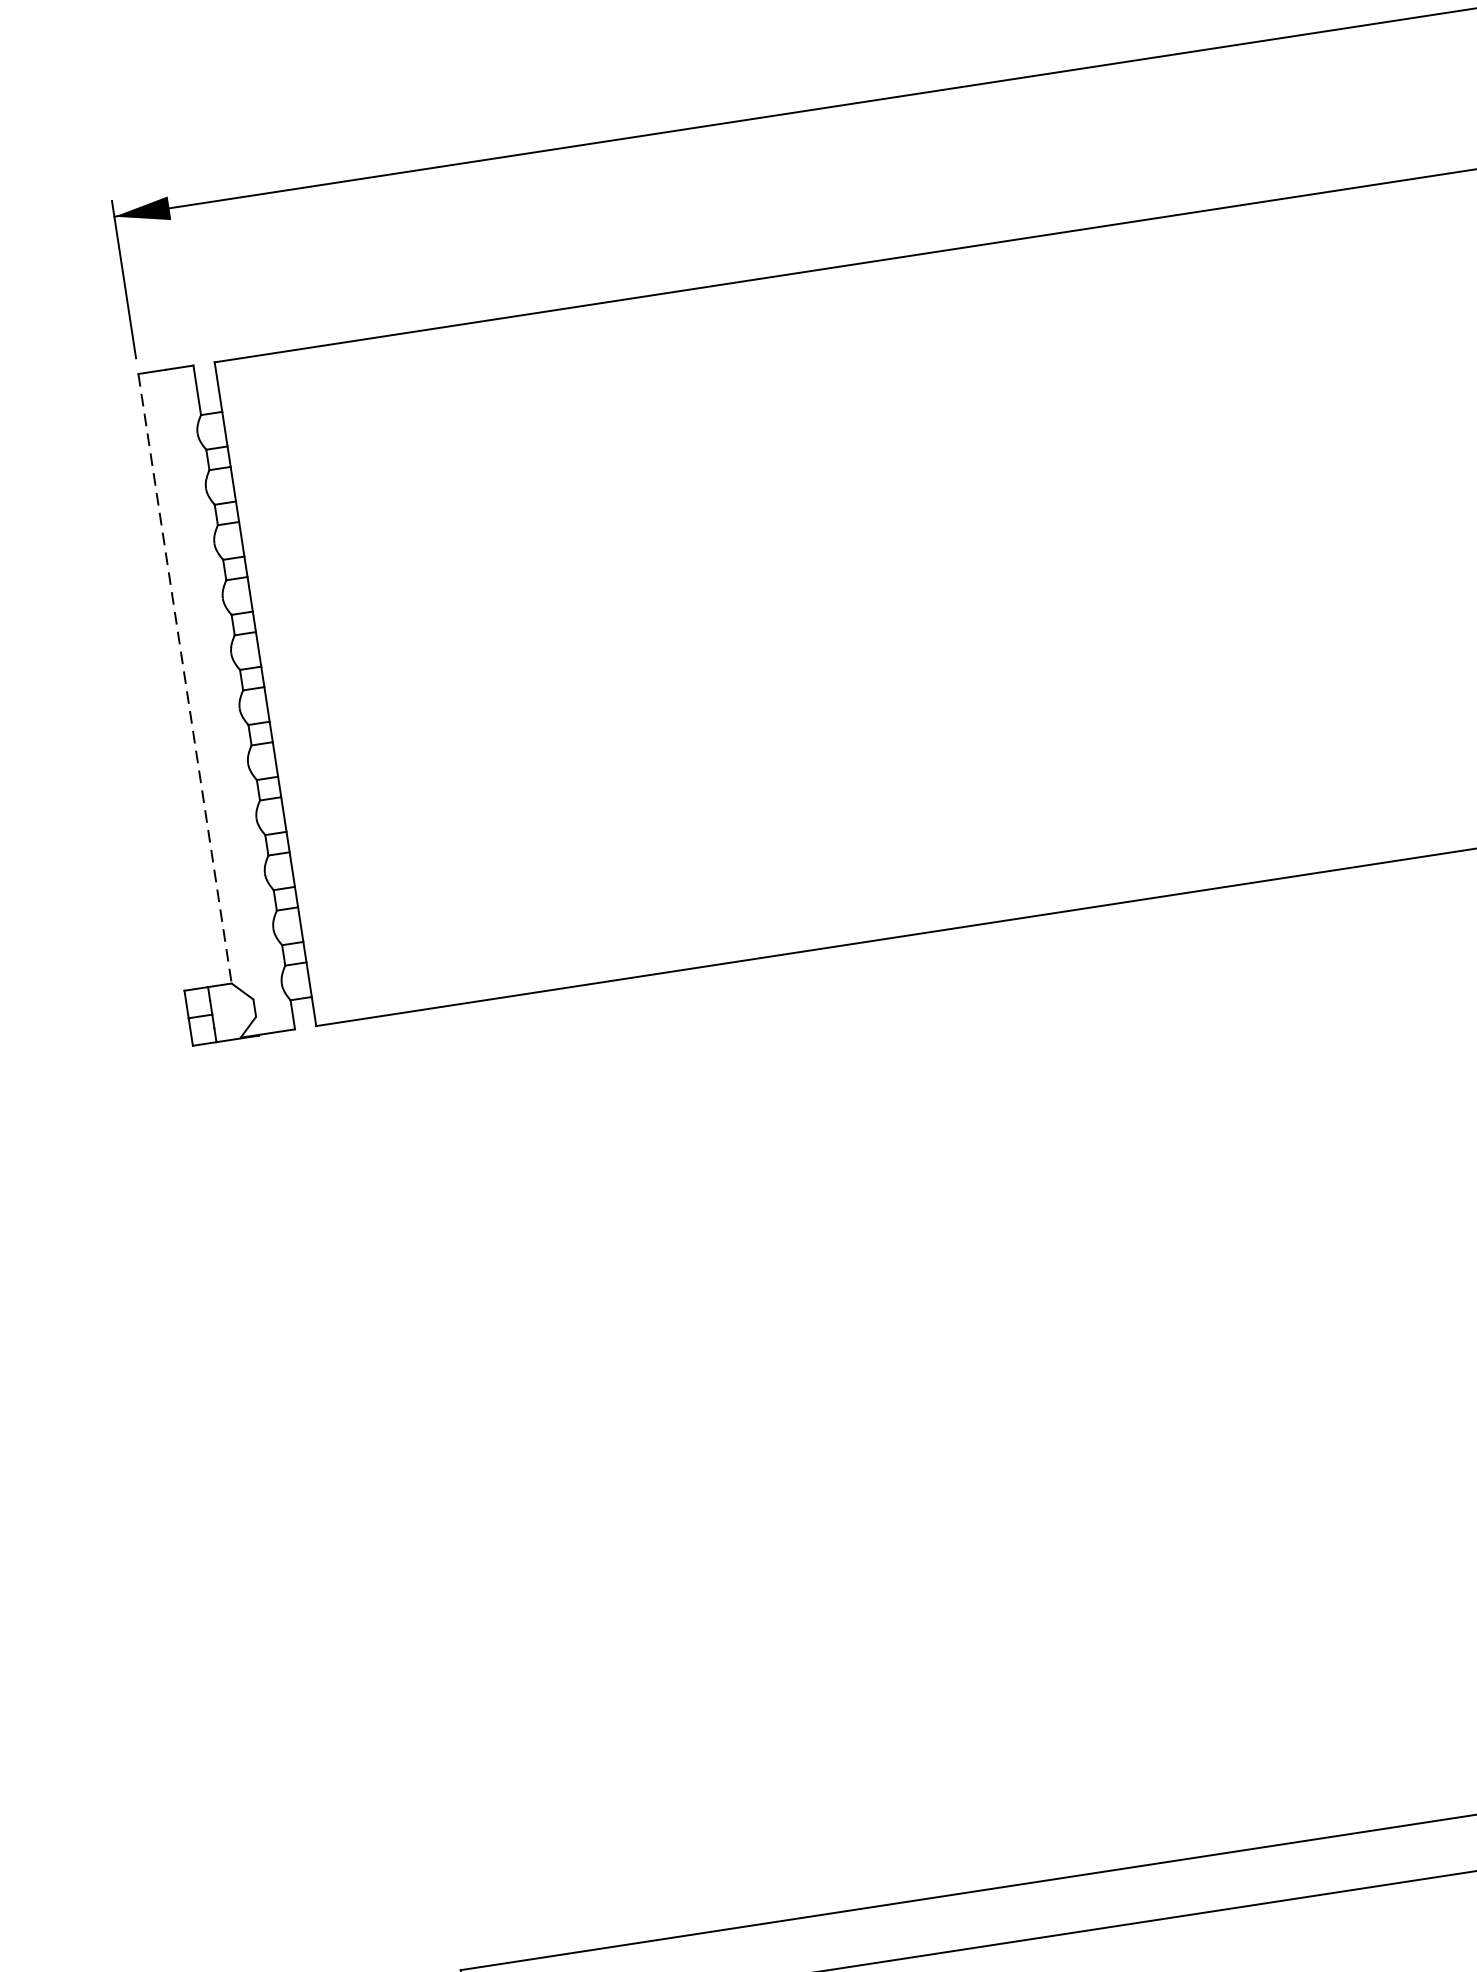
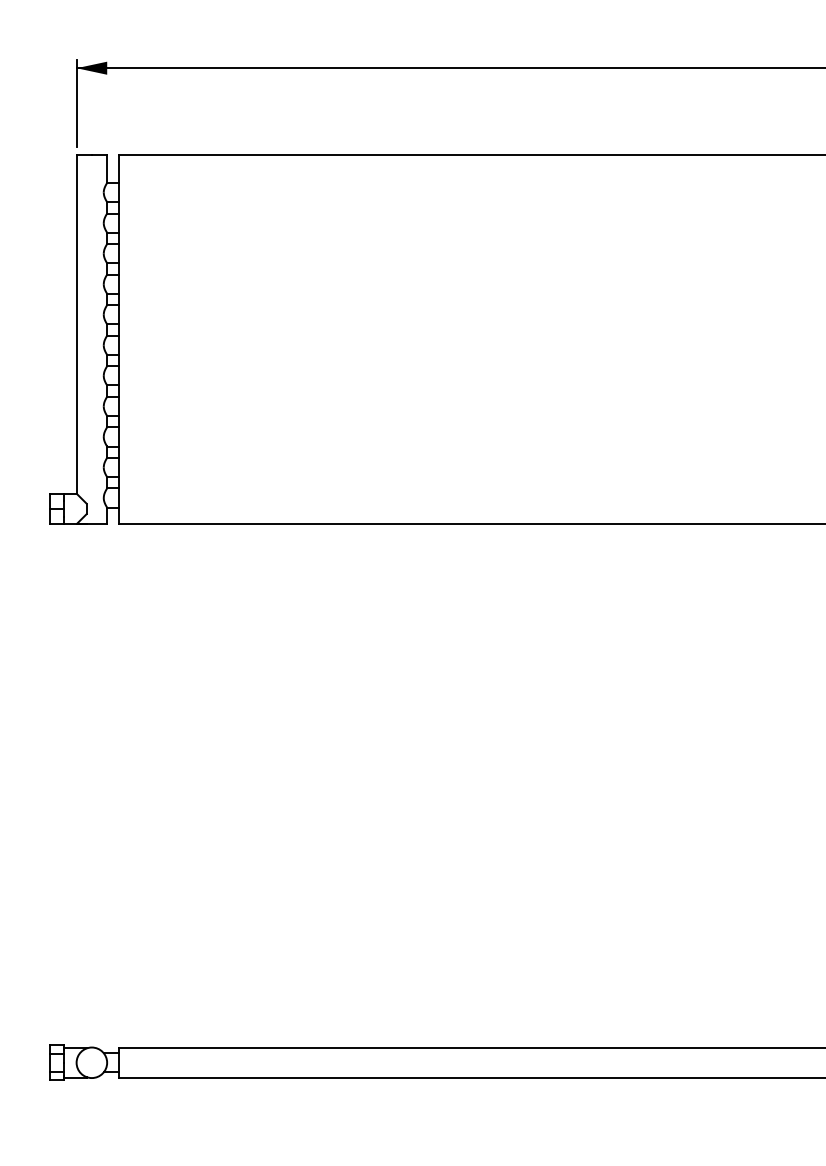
line: (185, 680) -> (76, 325), dashed -> solid

